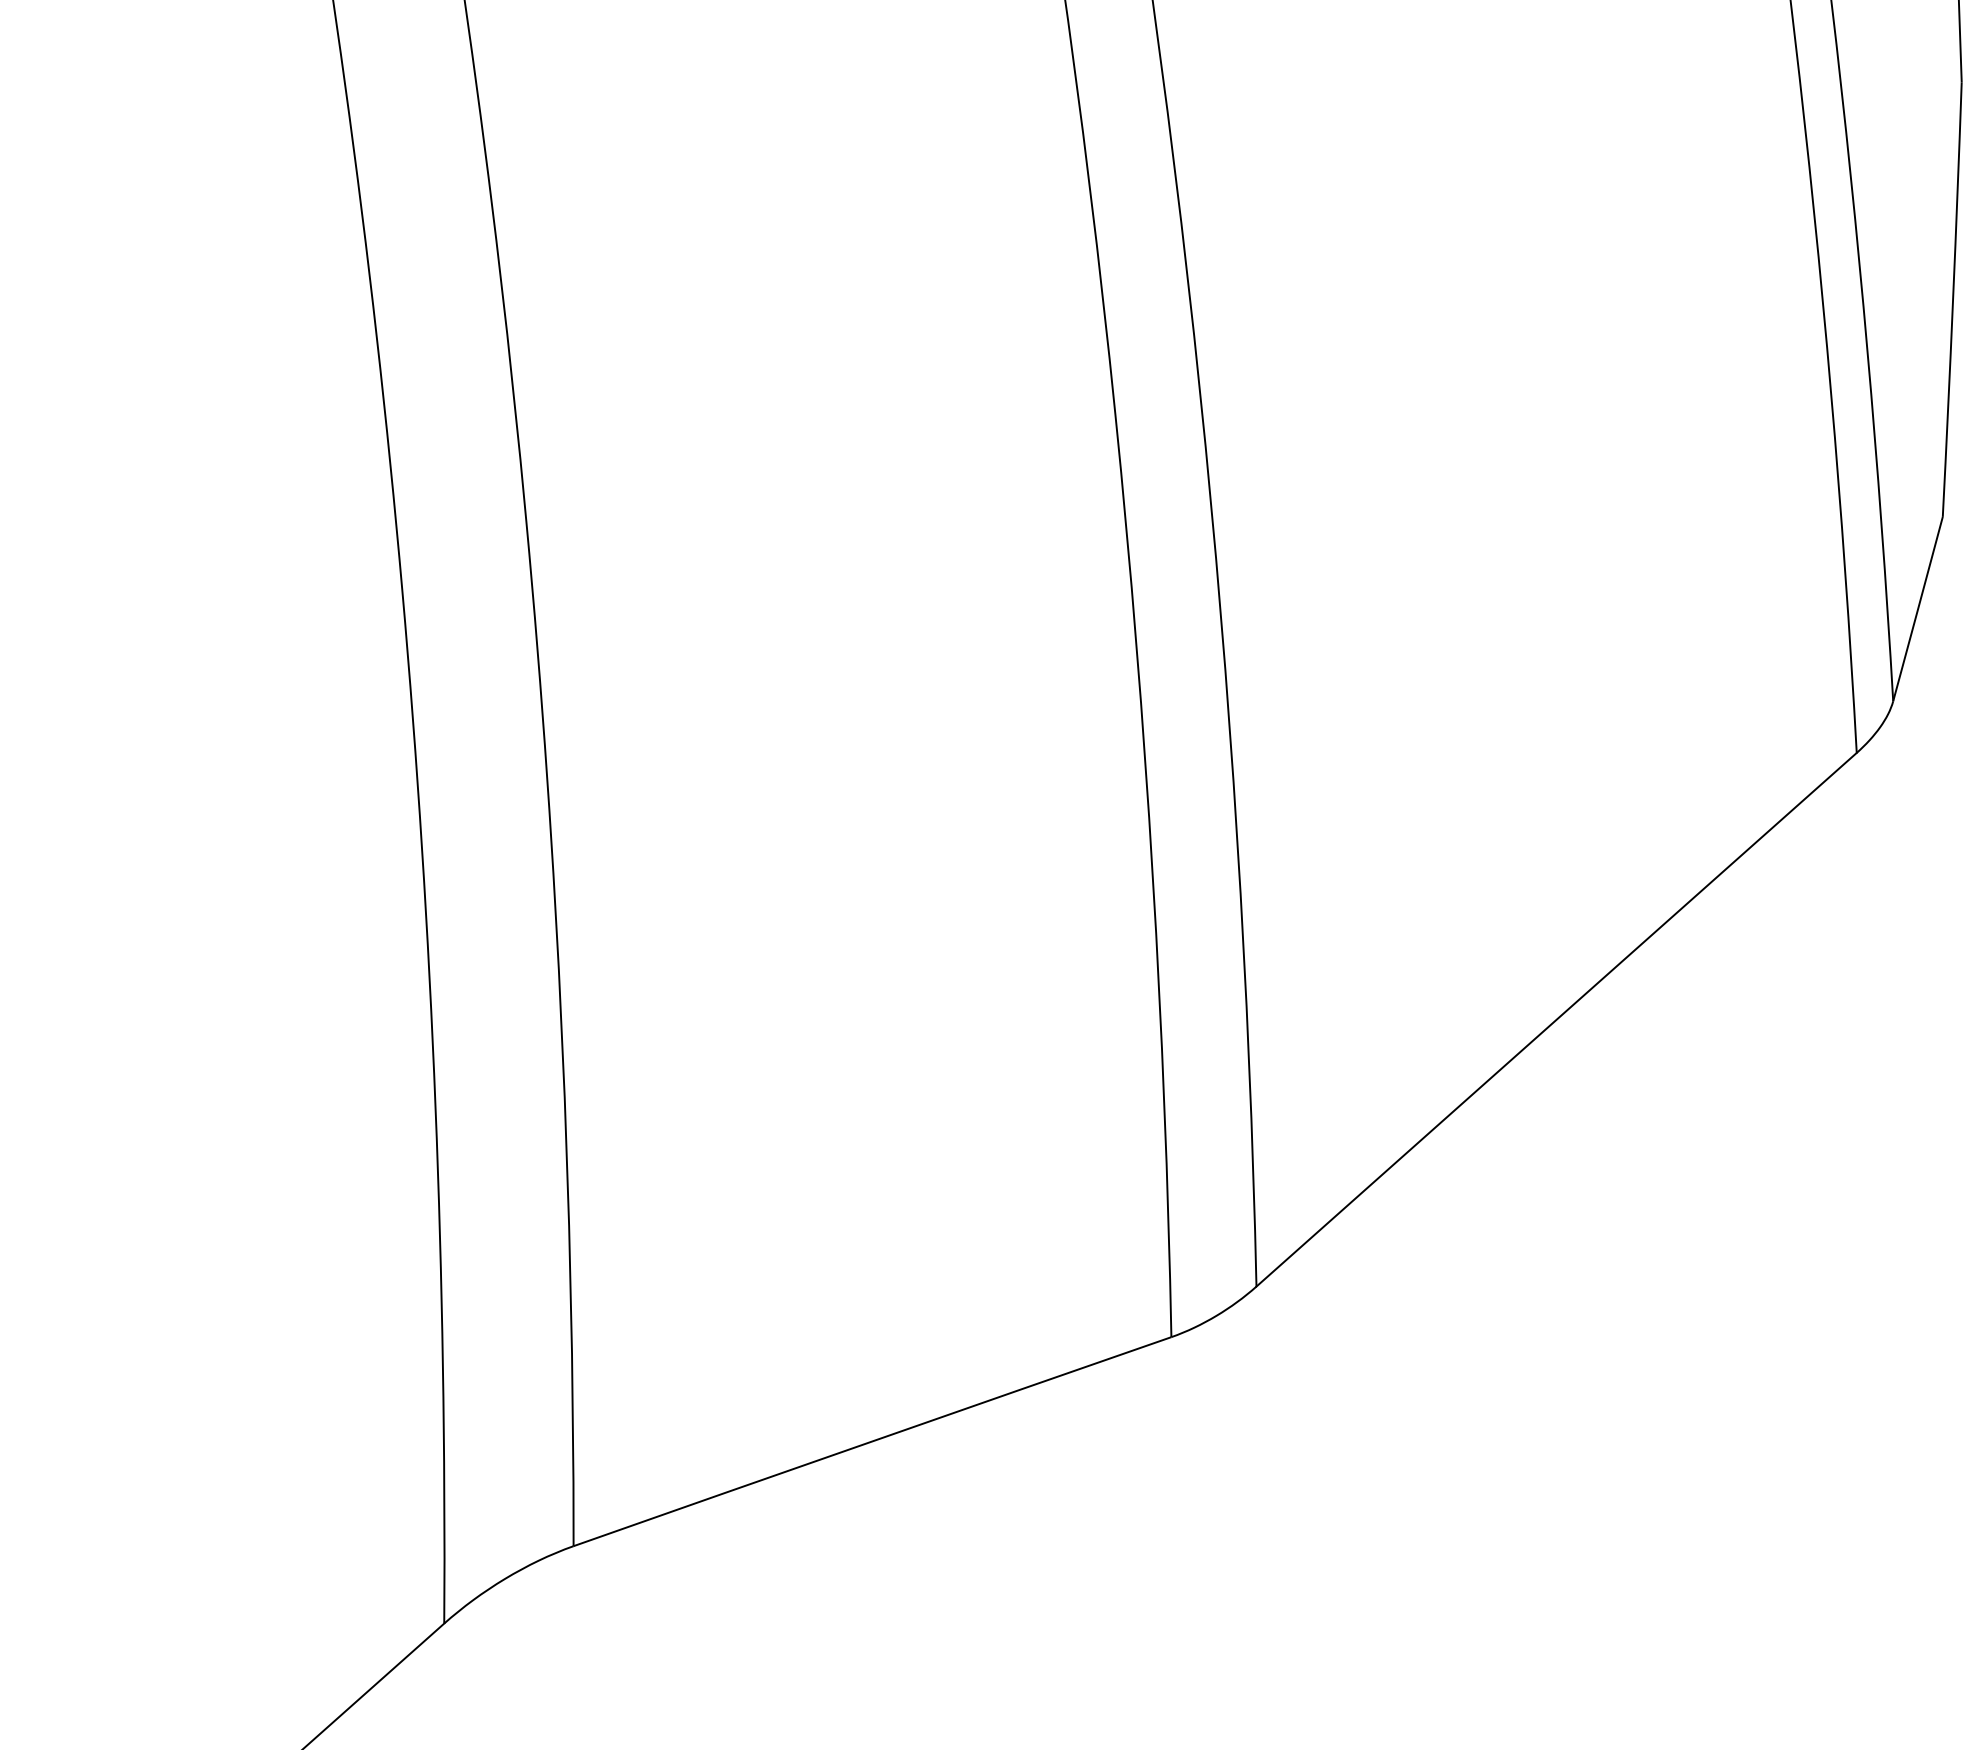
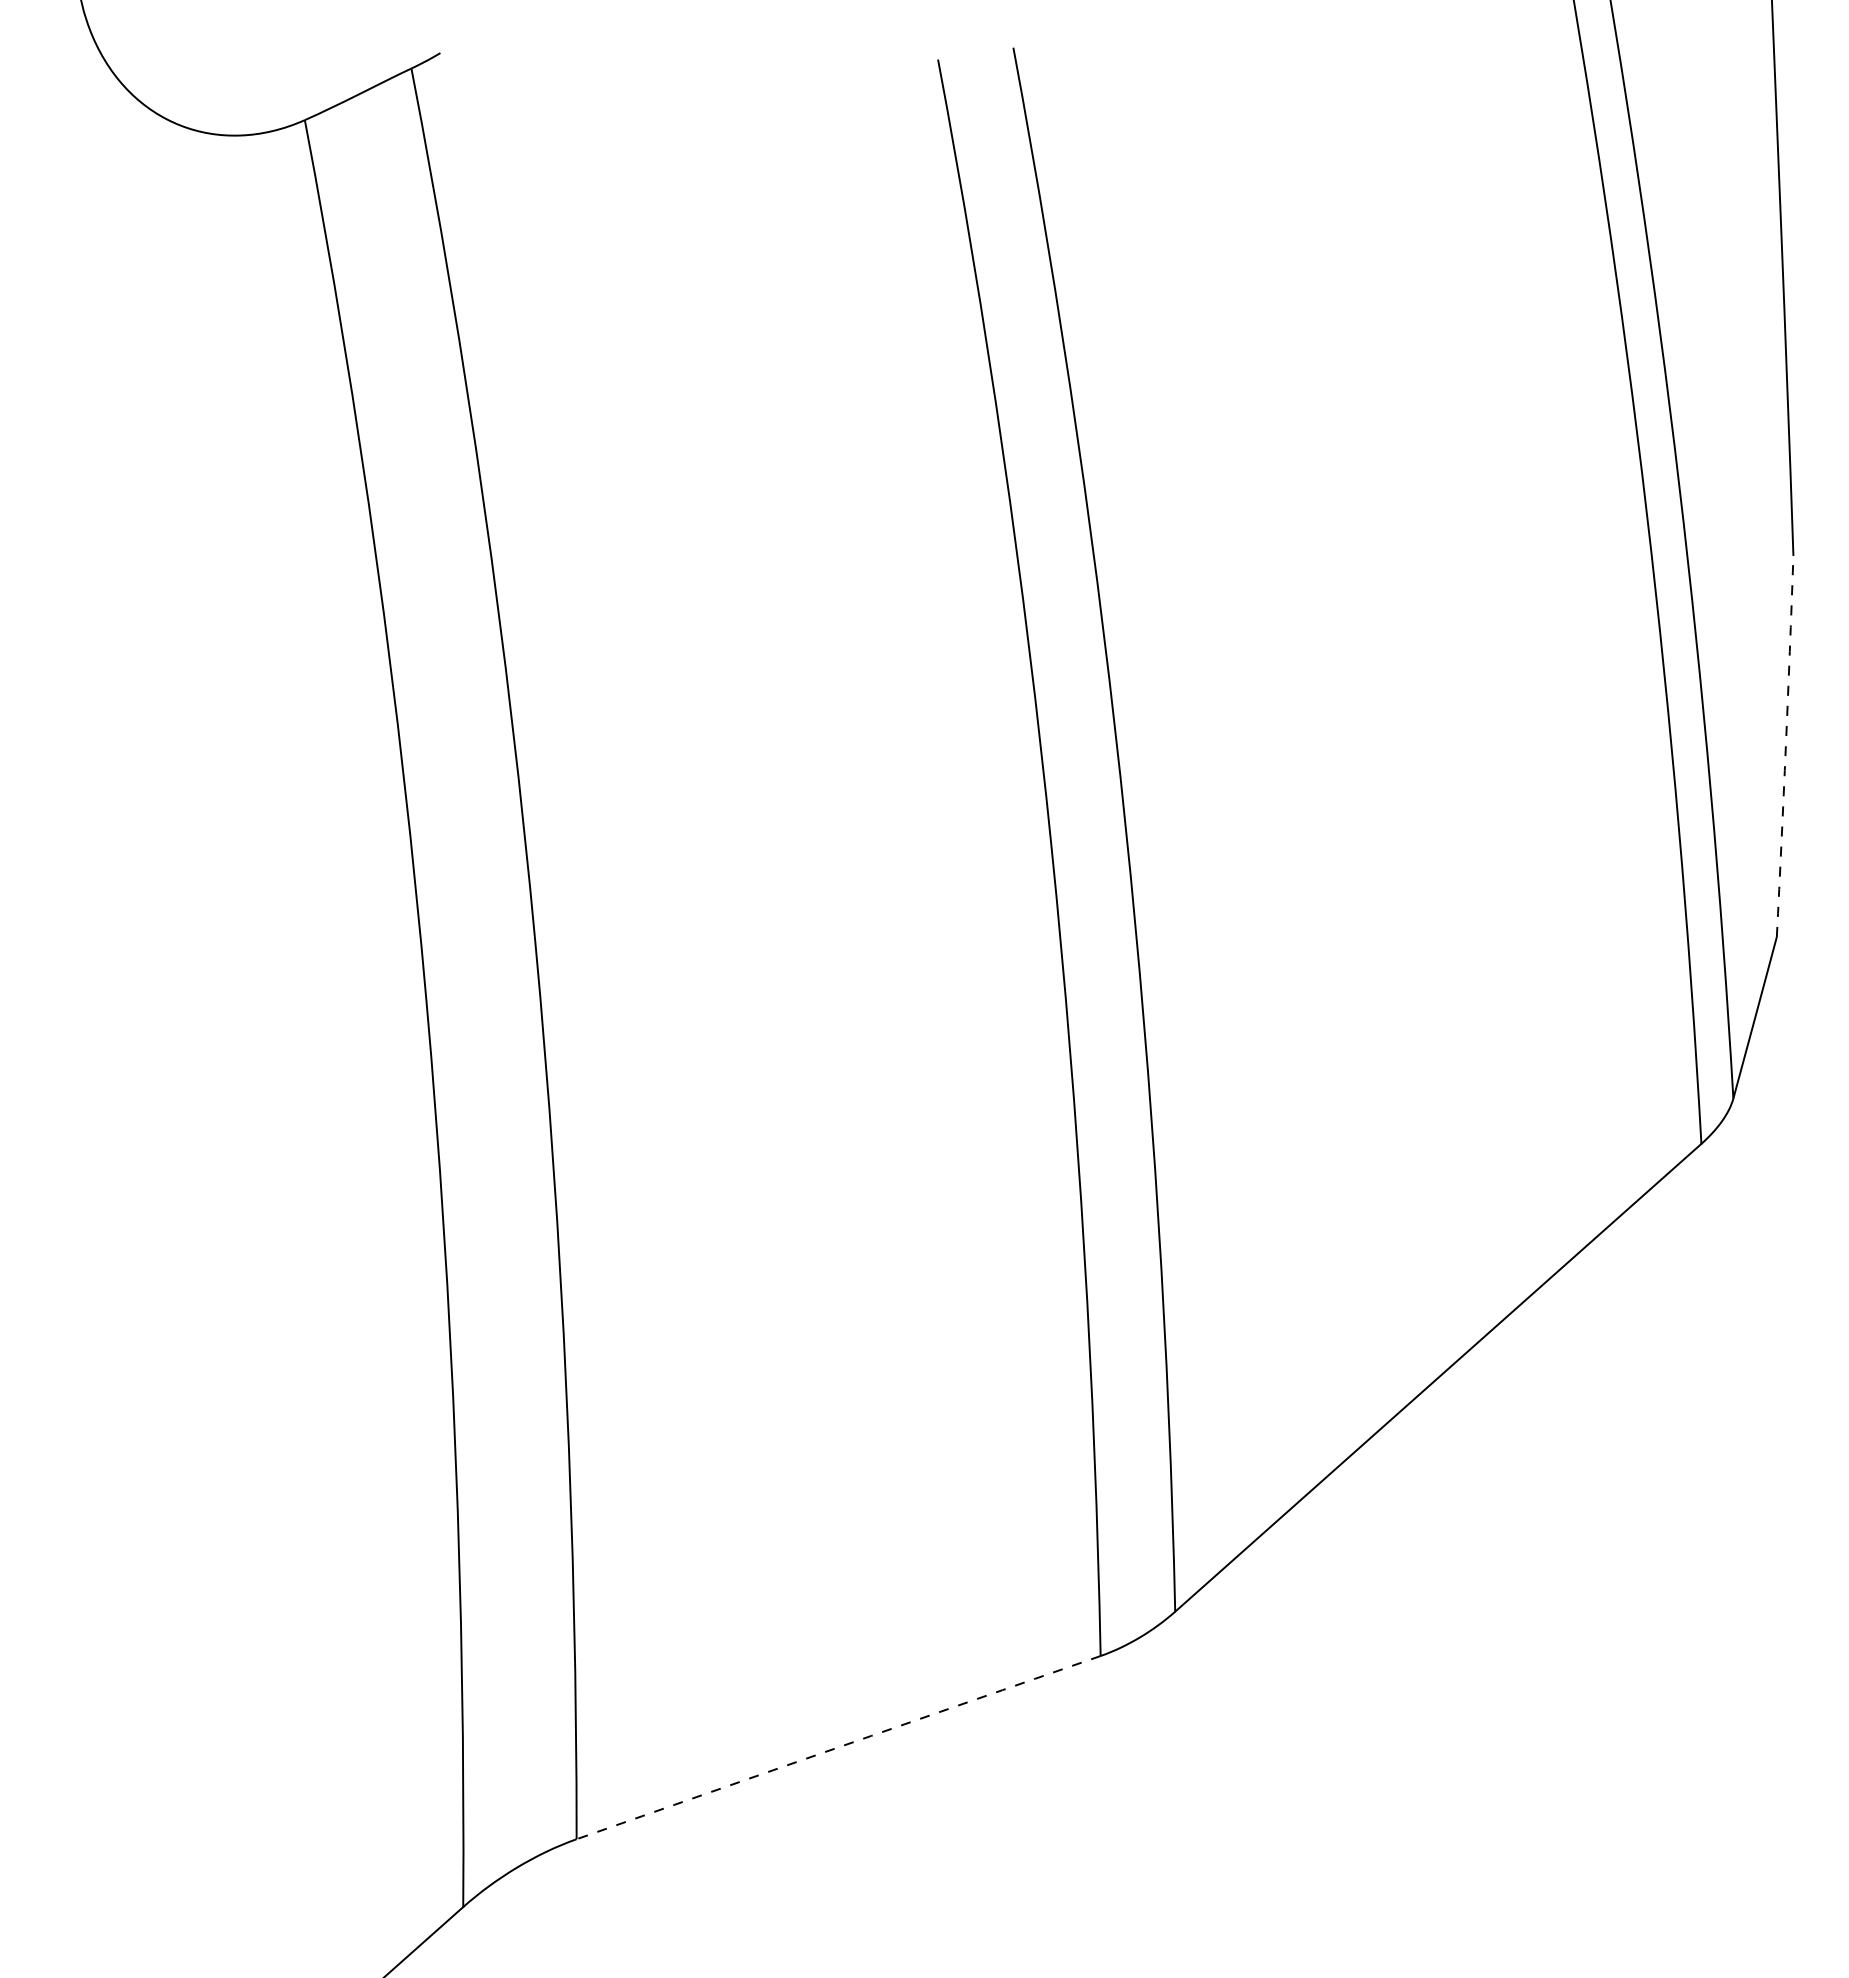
arc: (1952, 299) -> (1785, 746), solid -> dashed
arc: (872, 1441) -> (838, 1747), solid -> dashed

